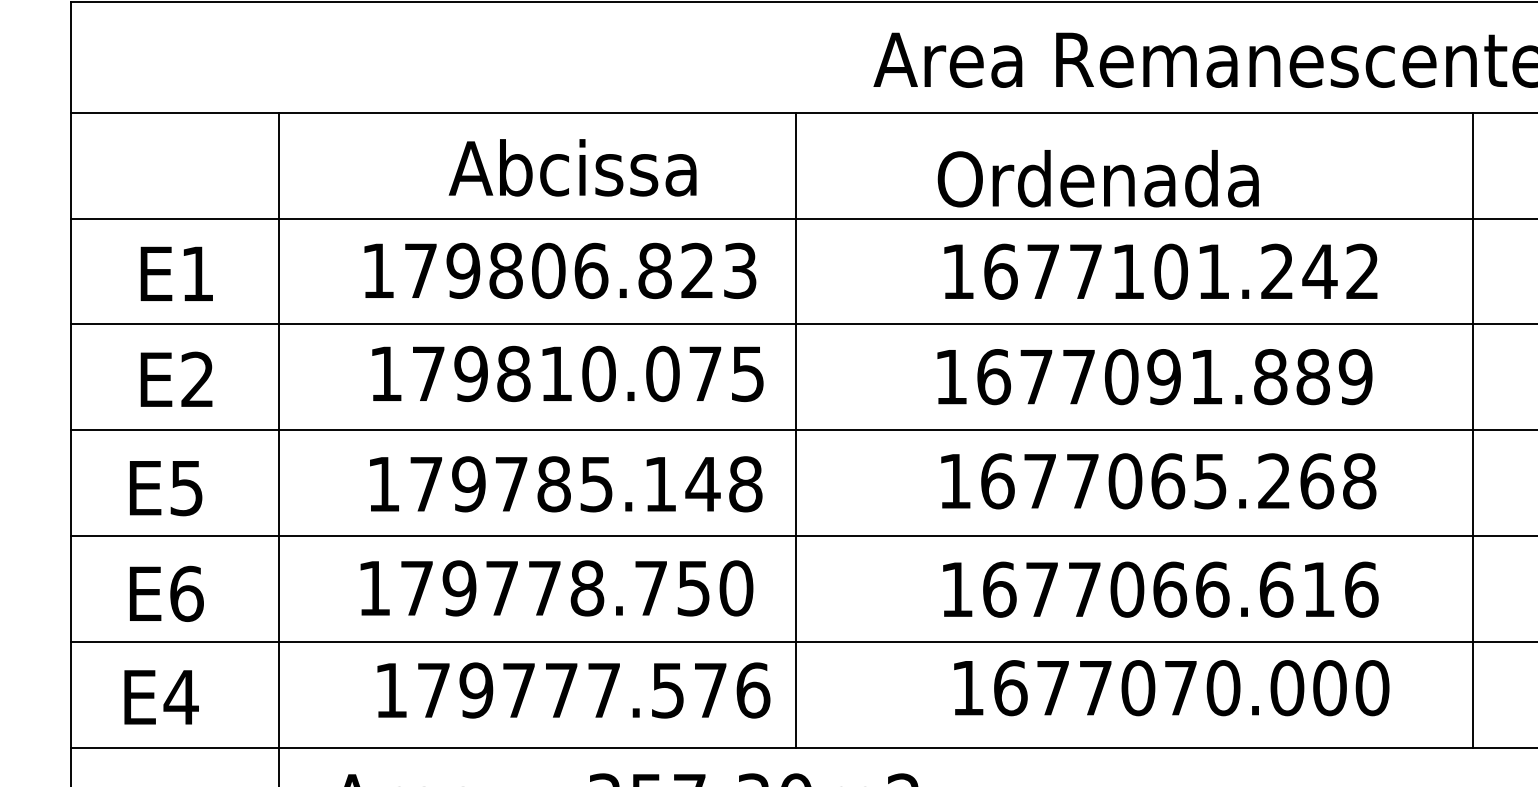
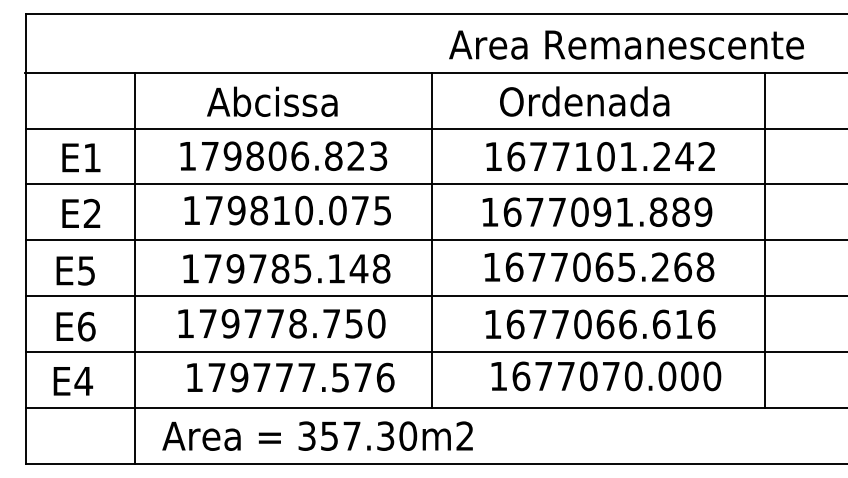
text: (573, 167) -> (272, 101), moved
text: (1098, 178) -> (584, 101), moved
line: (794, 428) -> (431, 239), moved

